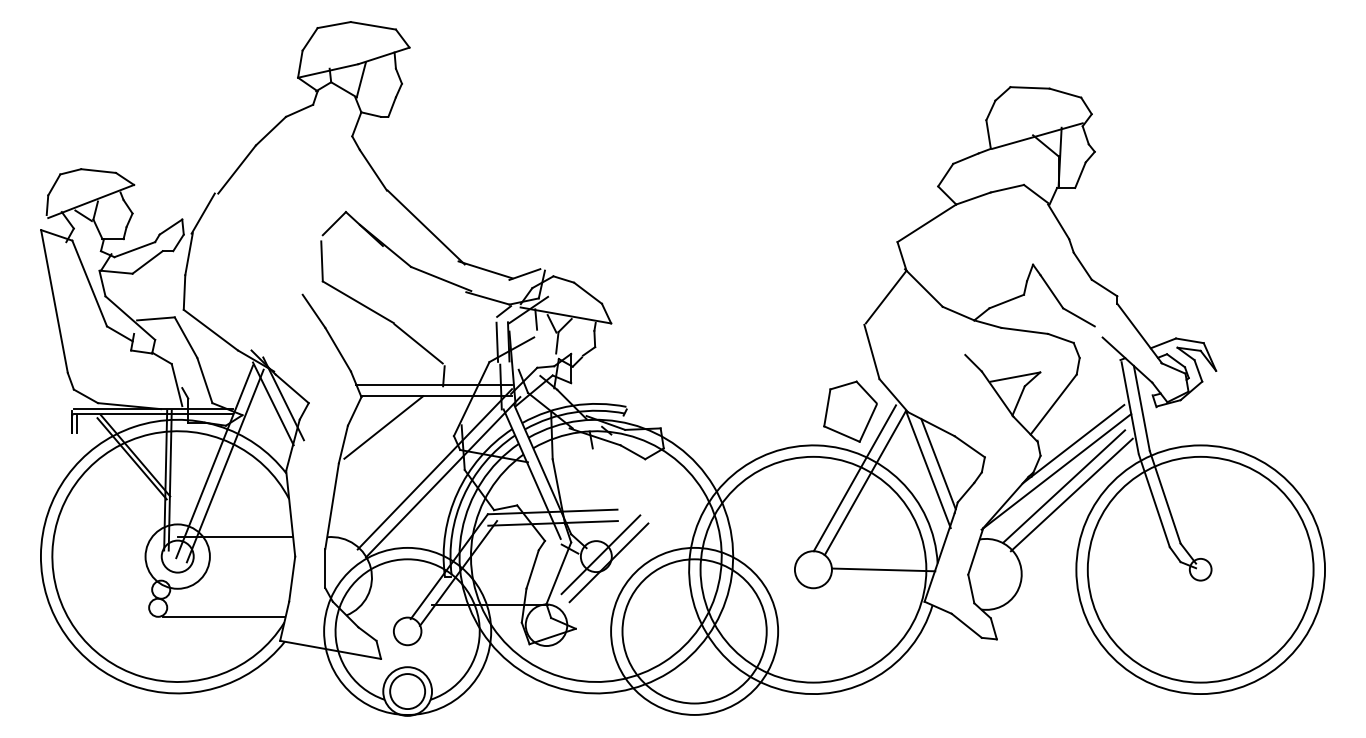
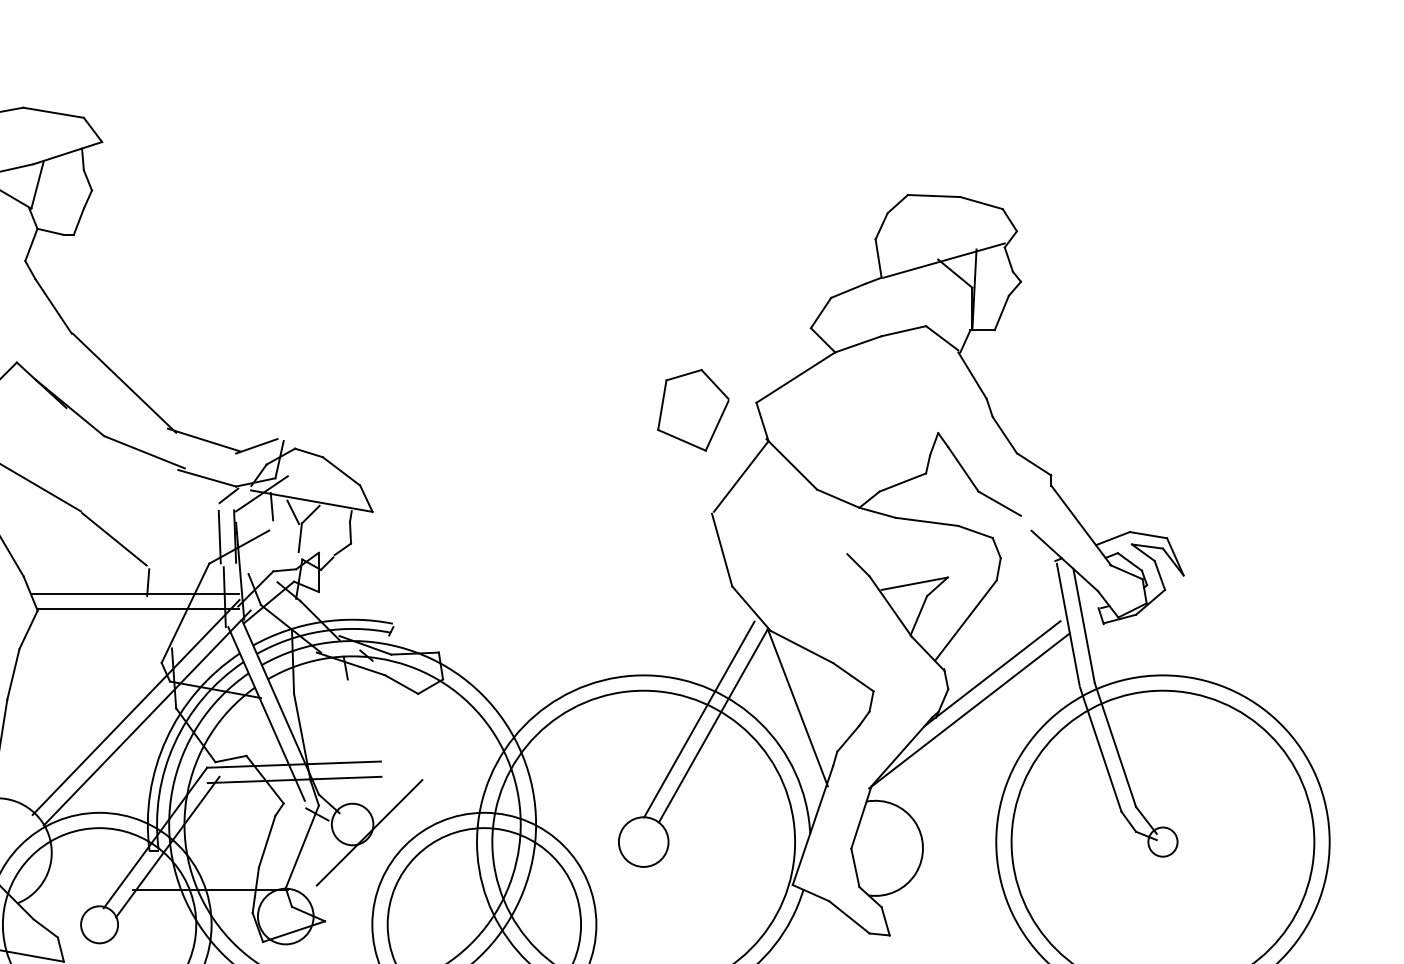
part: (850, 411) -> (693, 410), moved
line: (383, 427) -> (67, 651), removed
line: (938, 463) -> (811, 699), removed
line: (1064, 486) -> (980, 730), removed
line: (1071, 494) -> (989, 741), removed
line: (600, 554) -> (358, 821), removed
line: (883, 569) -> (737, 841), removed

